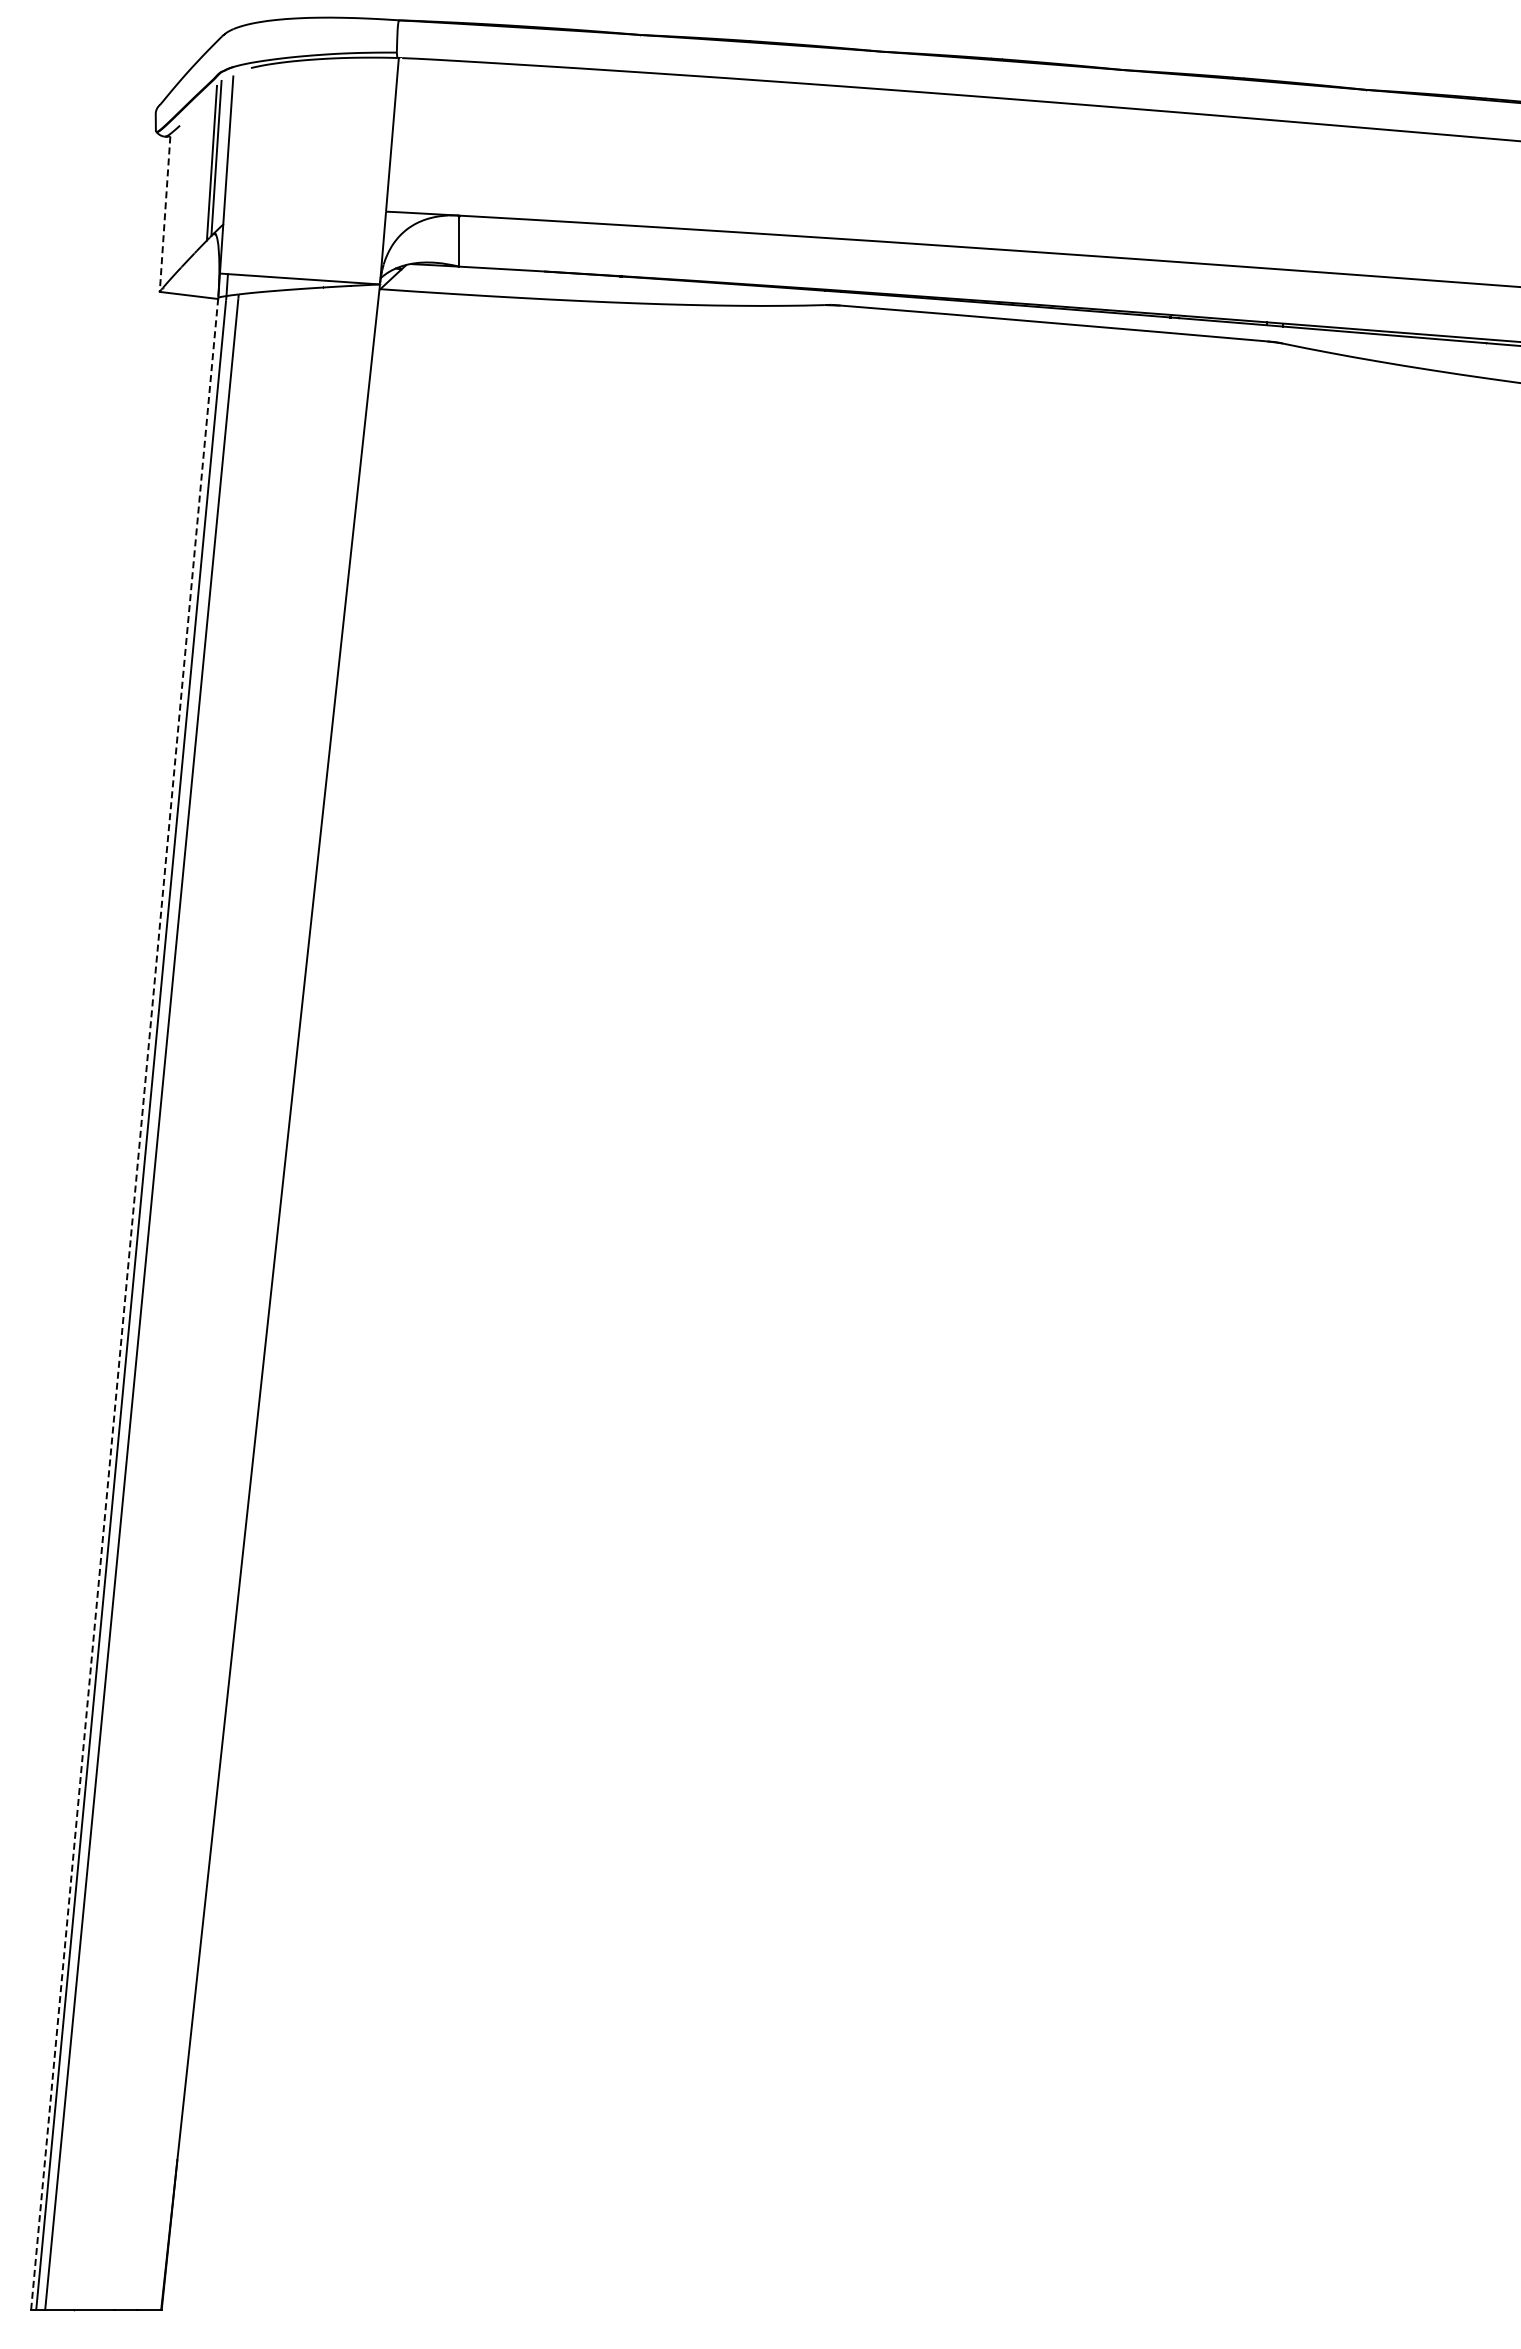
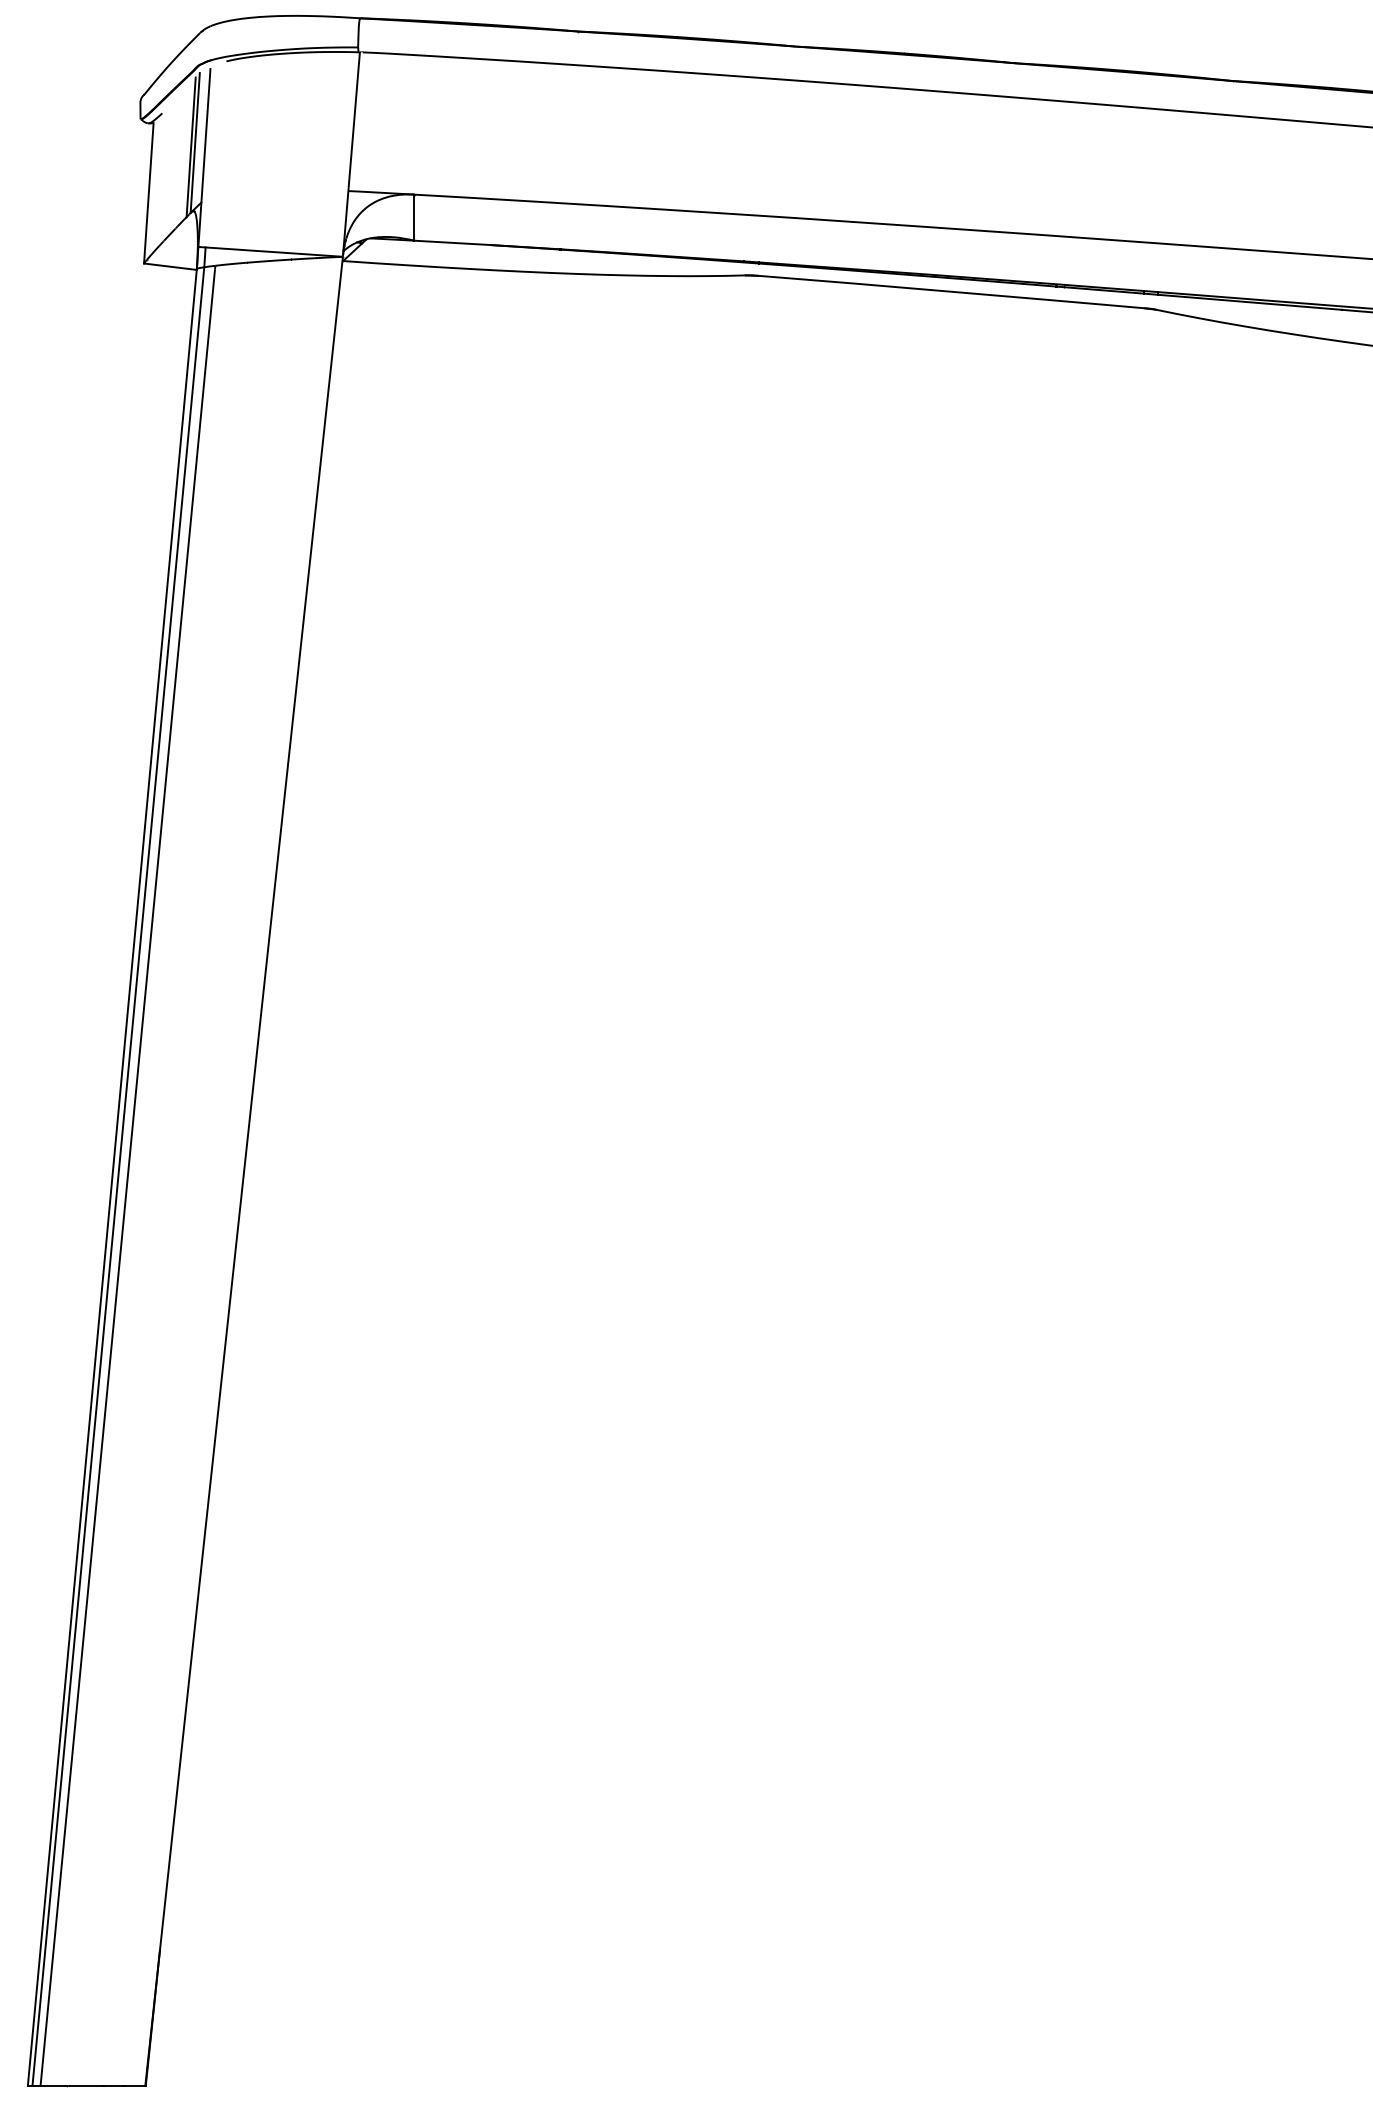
line: (165, 214) -> (149, 193), dashed -> solid
line: (124, 1303) -> (112, 1176), dashed -> solid

